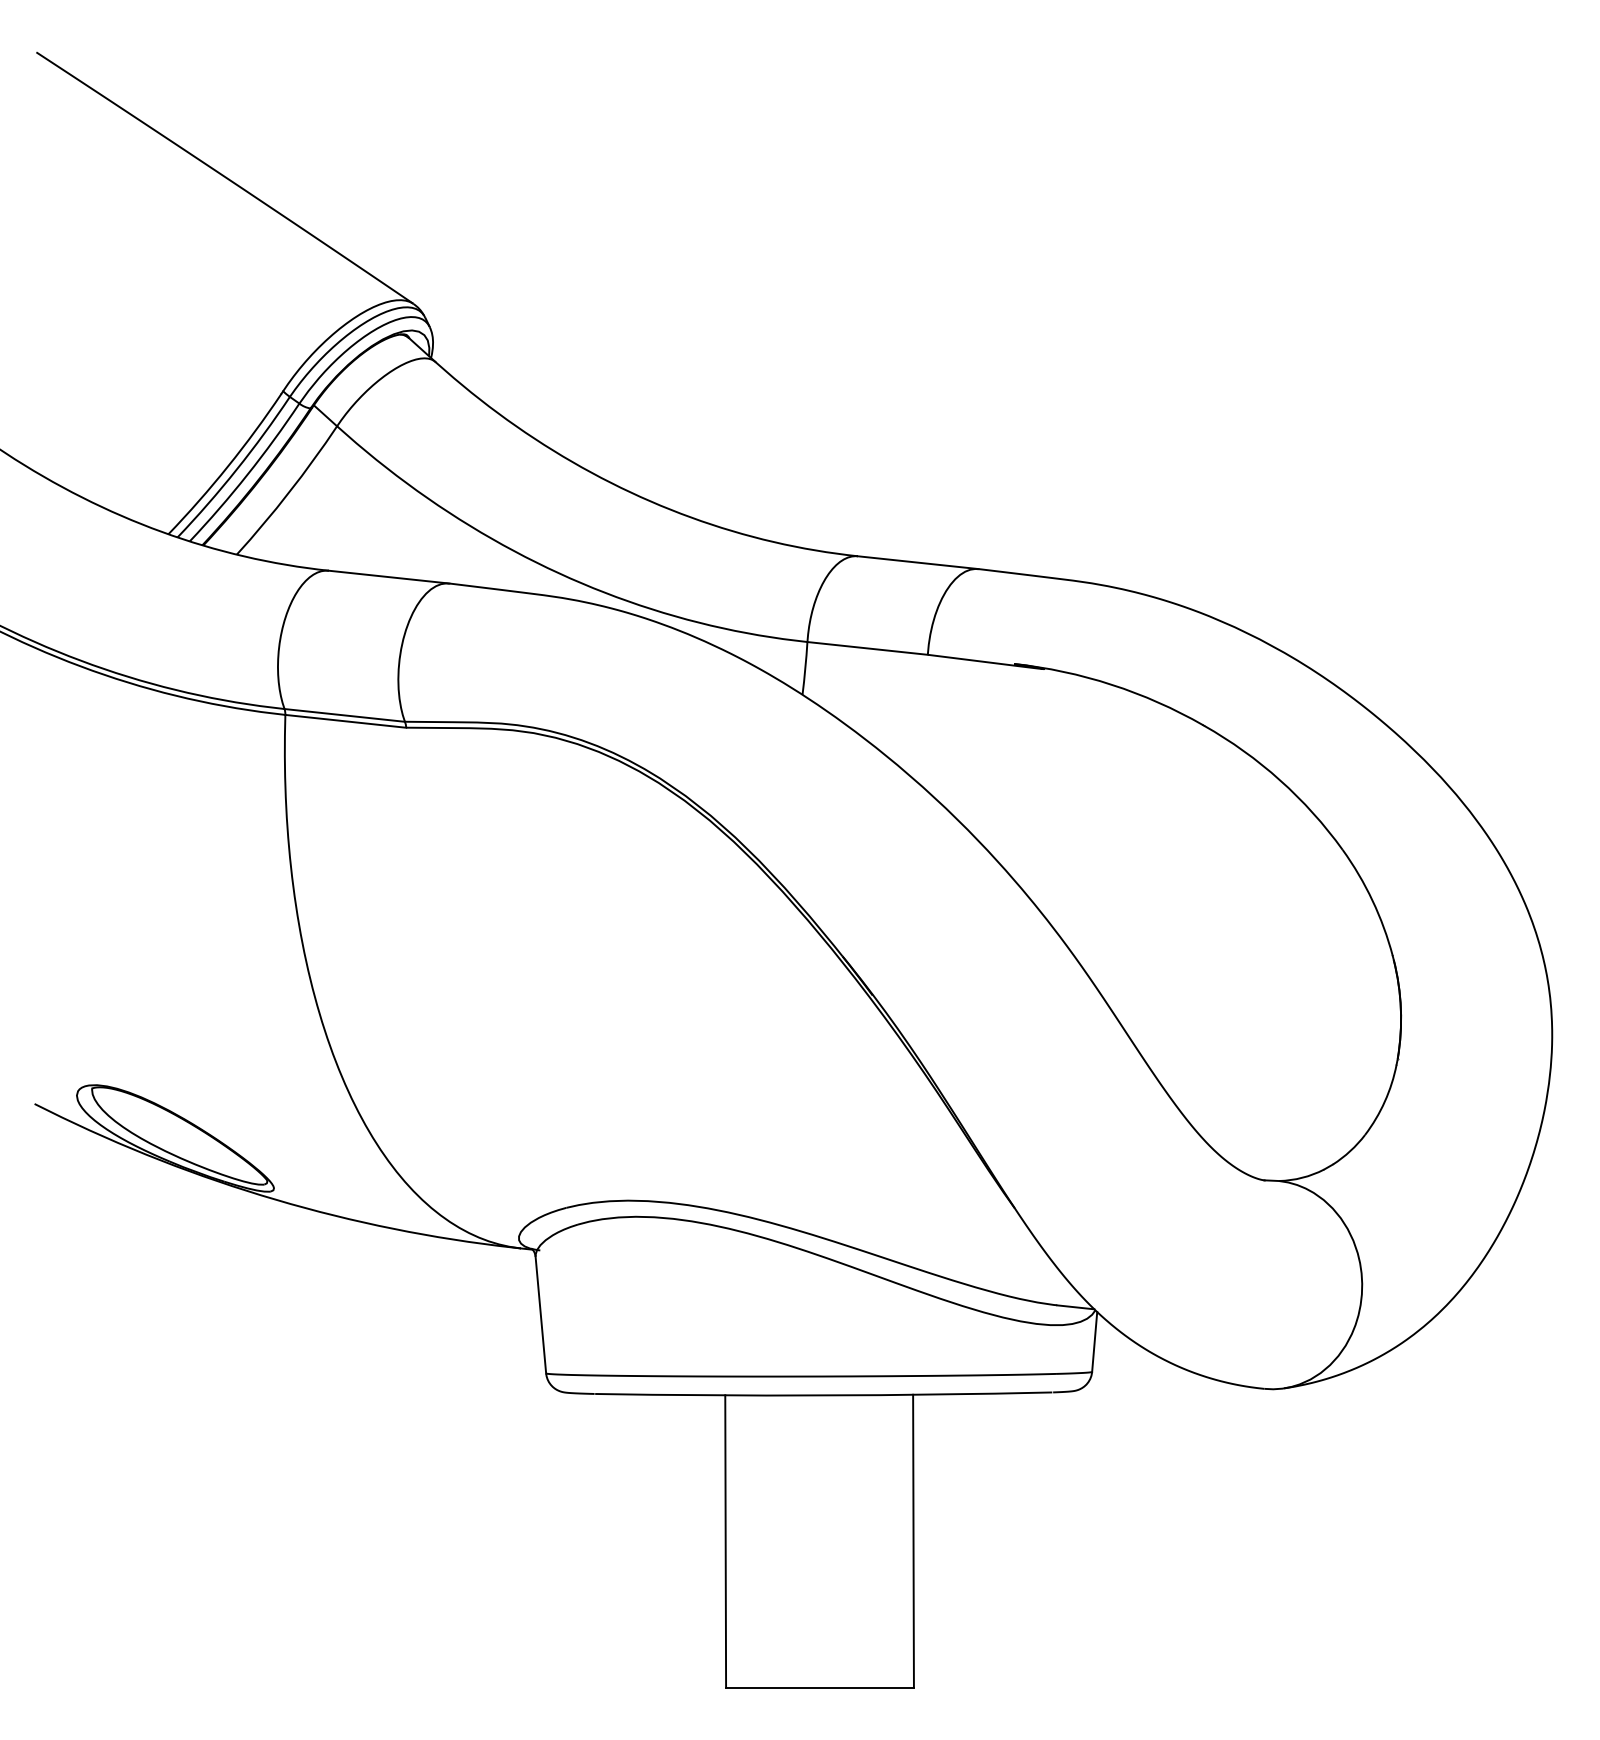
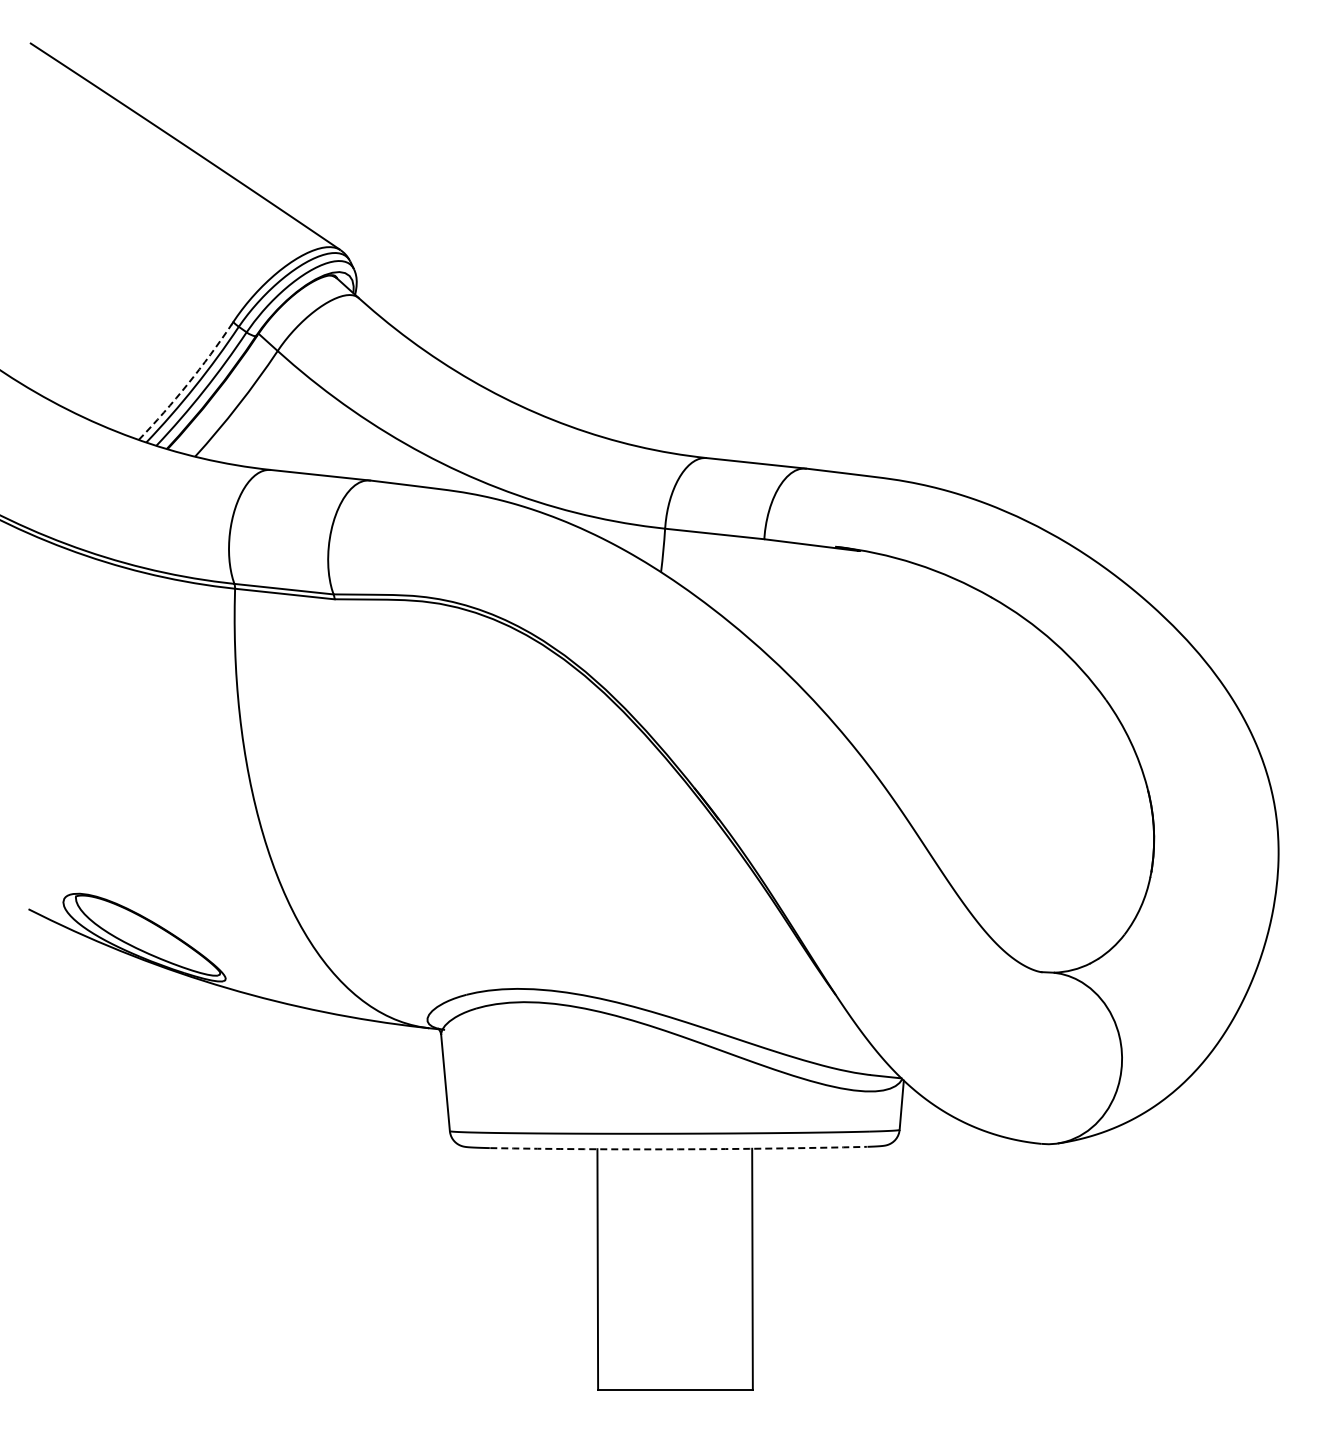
arc: (227, 466) -> (187, 384), solid -> dashed
arc: (823, 1395) -> (678, 1149), solid -> dashed

